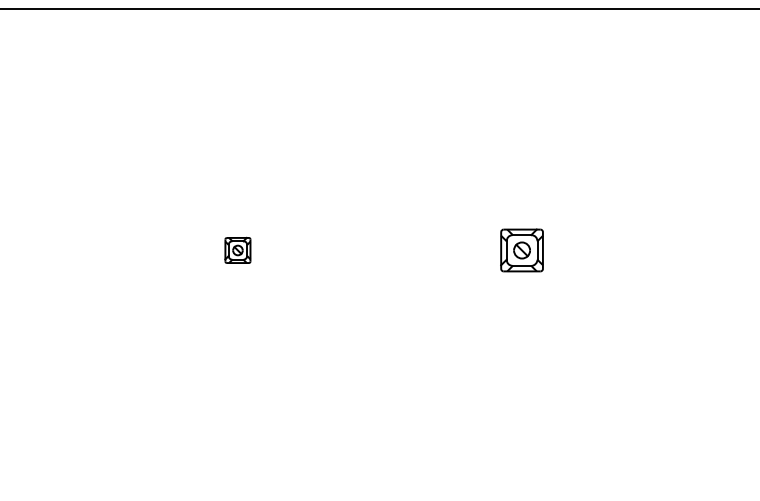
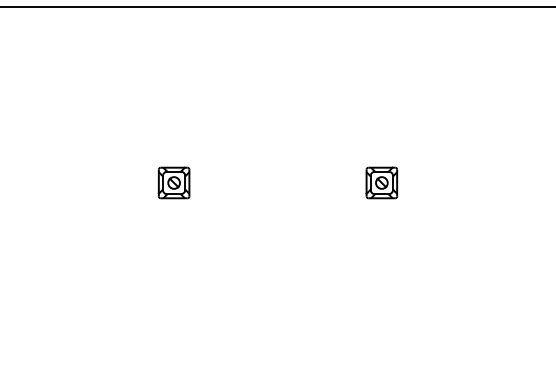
part: (237, 250) -> (173, 183), size x1.67

